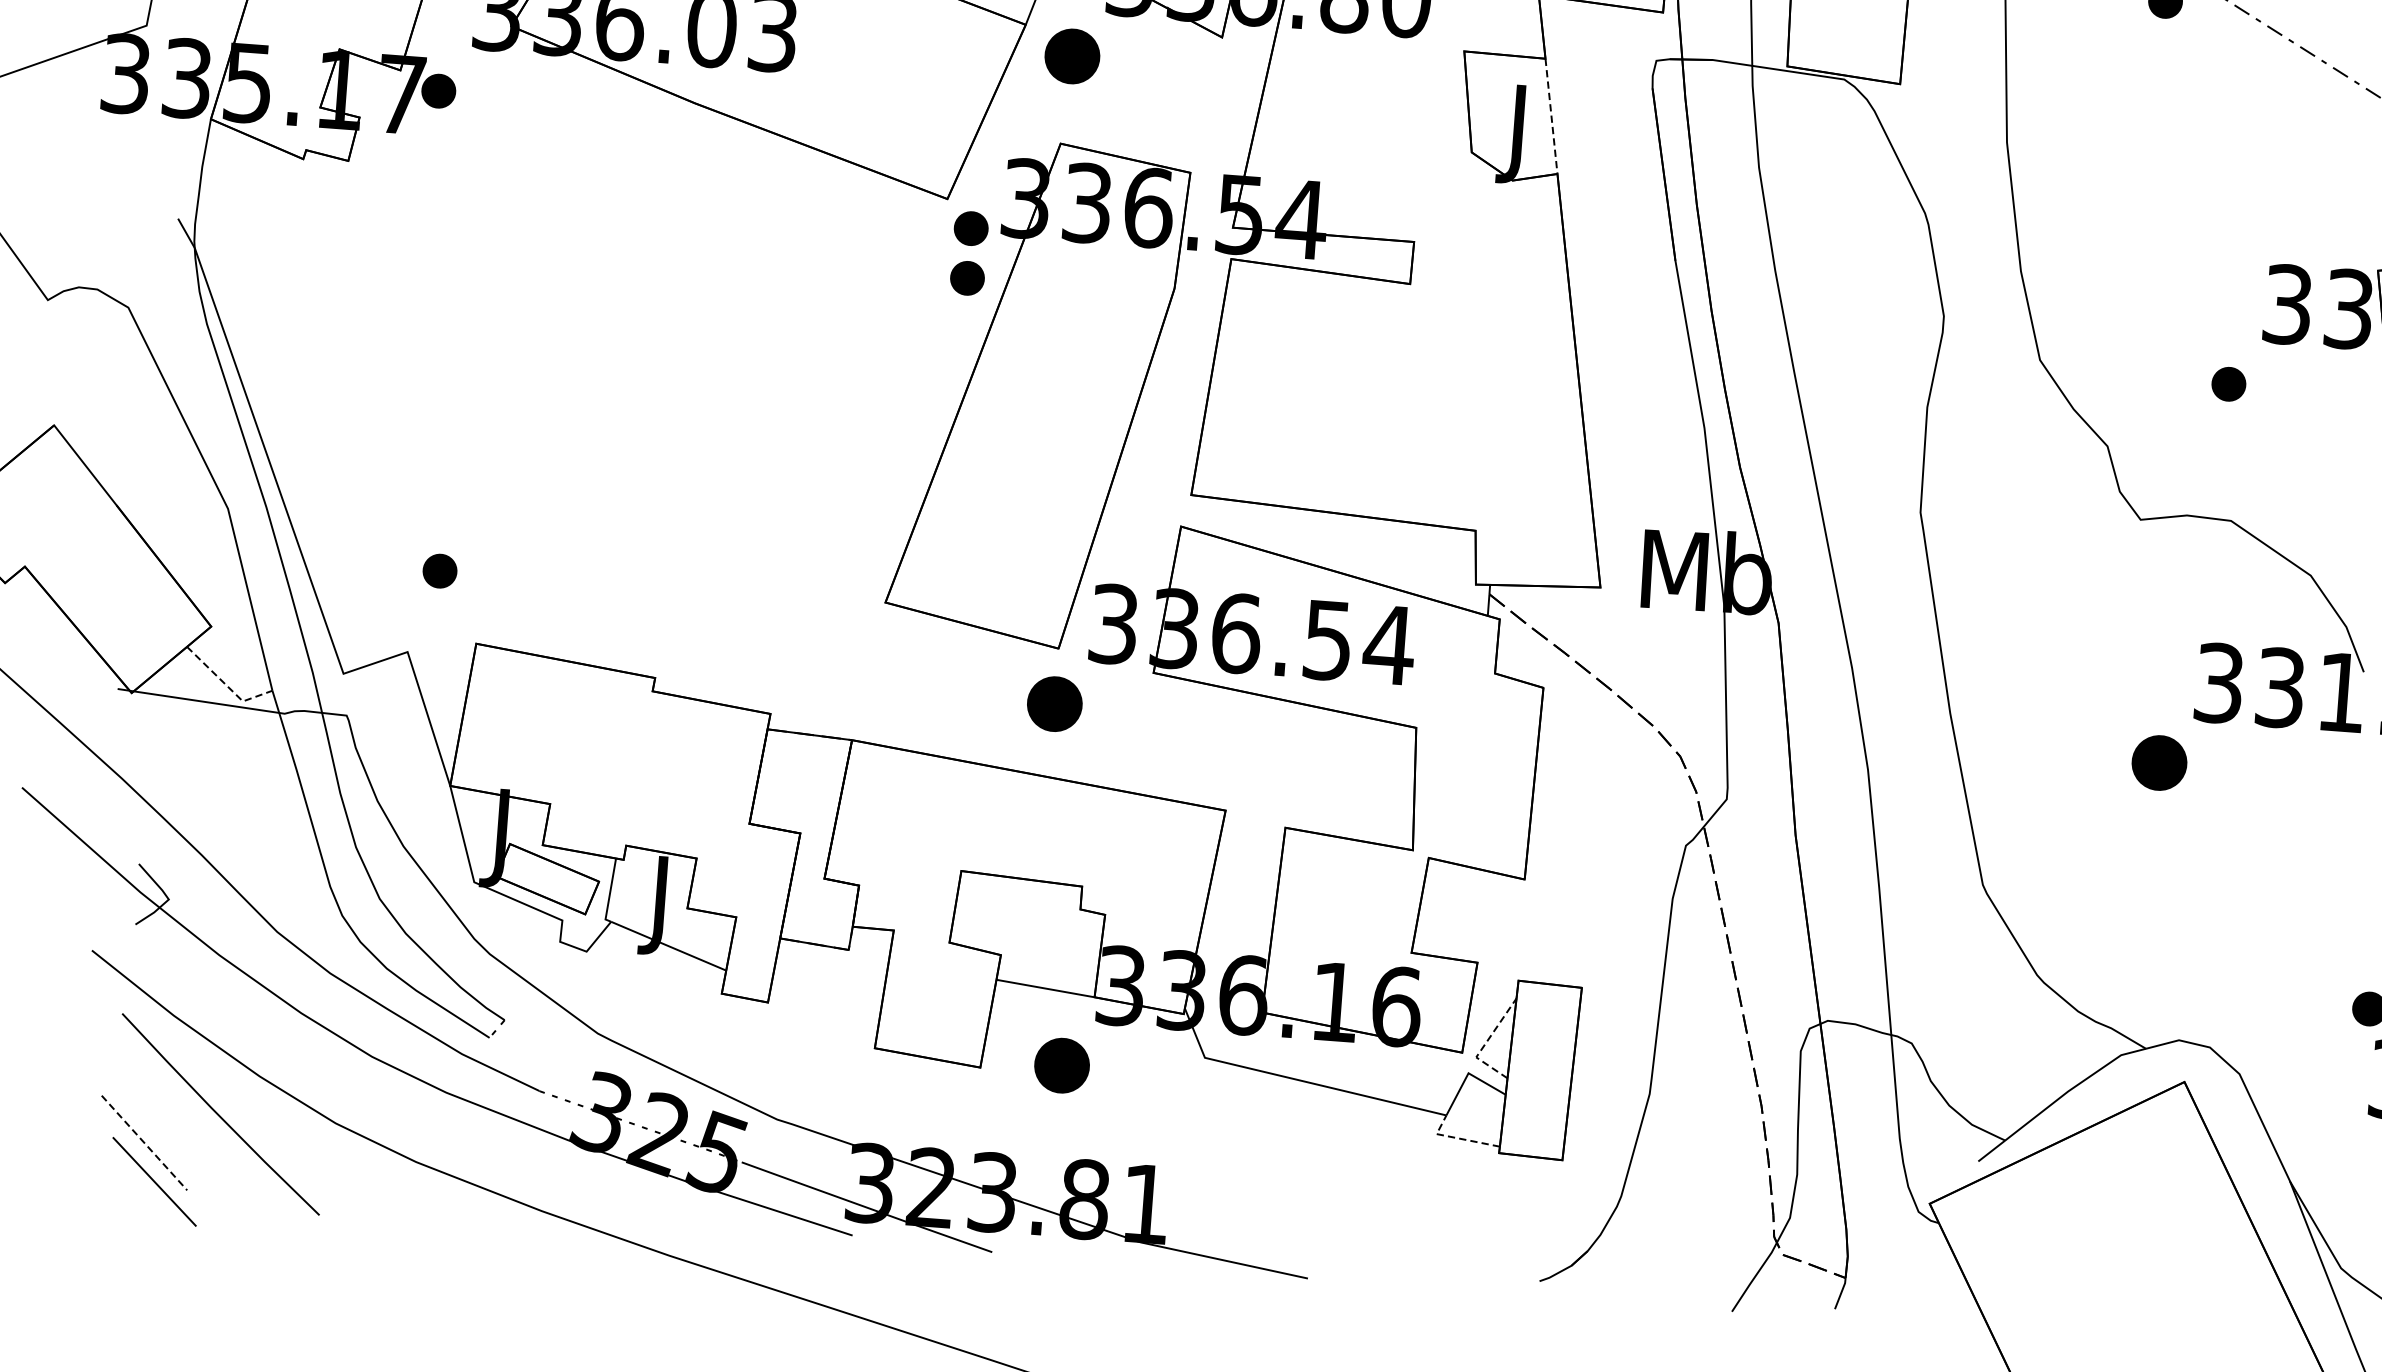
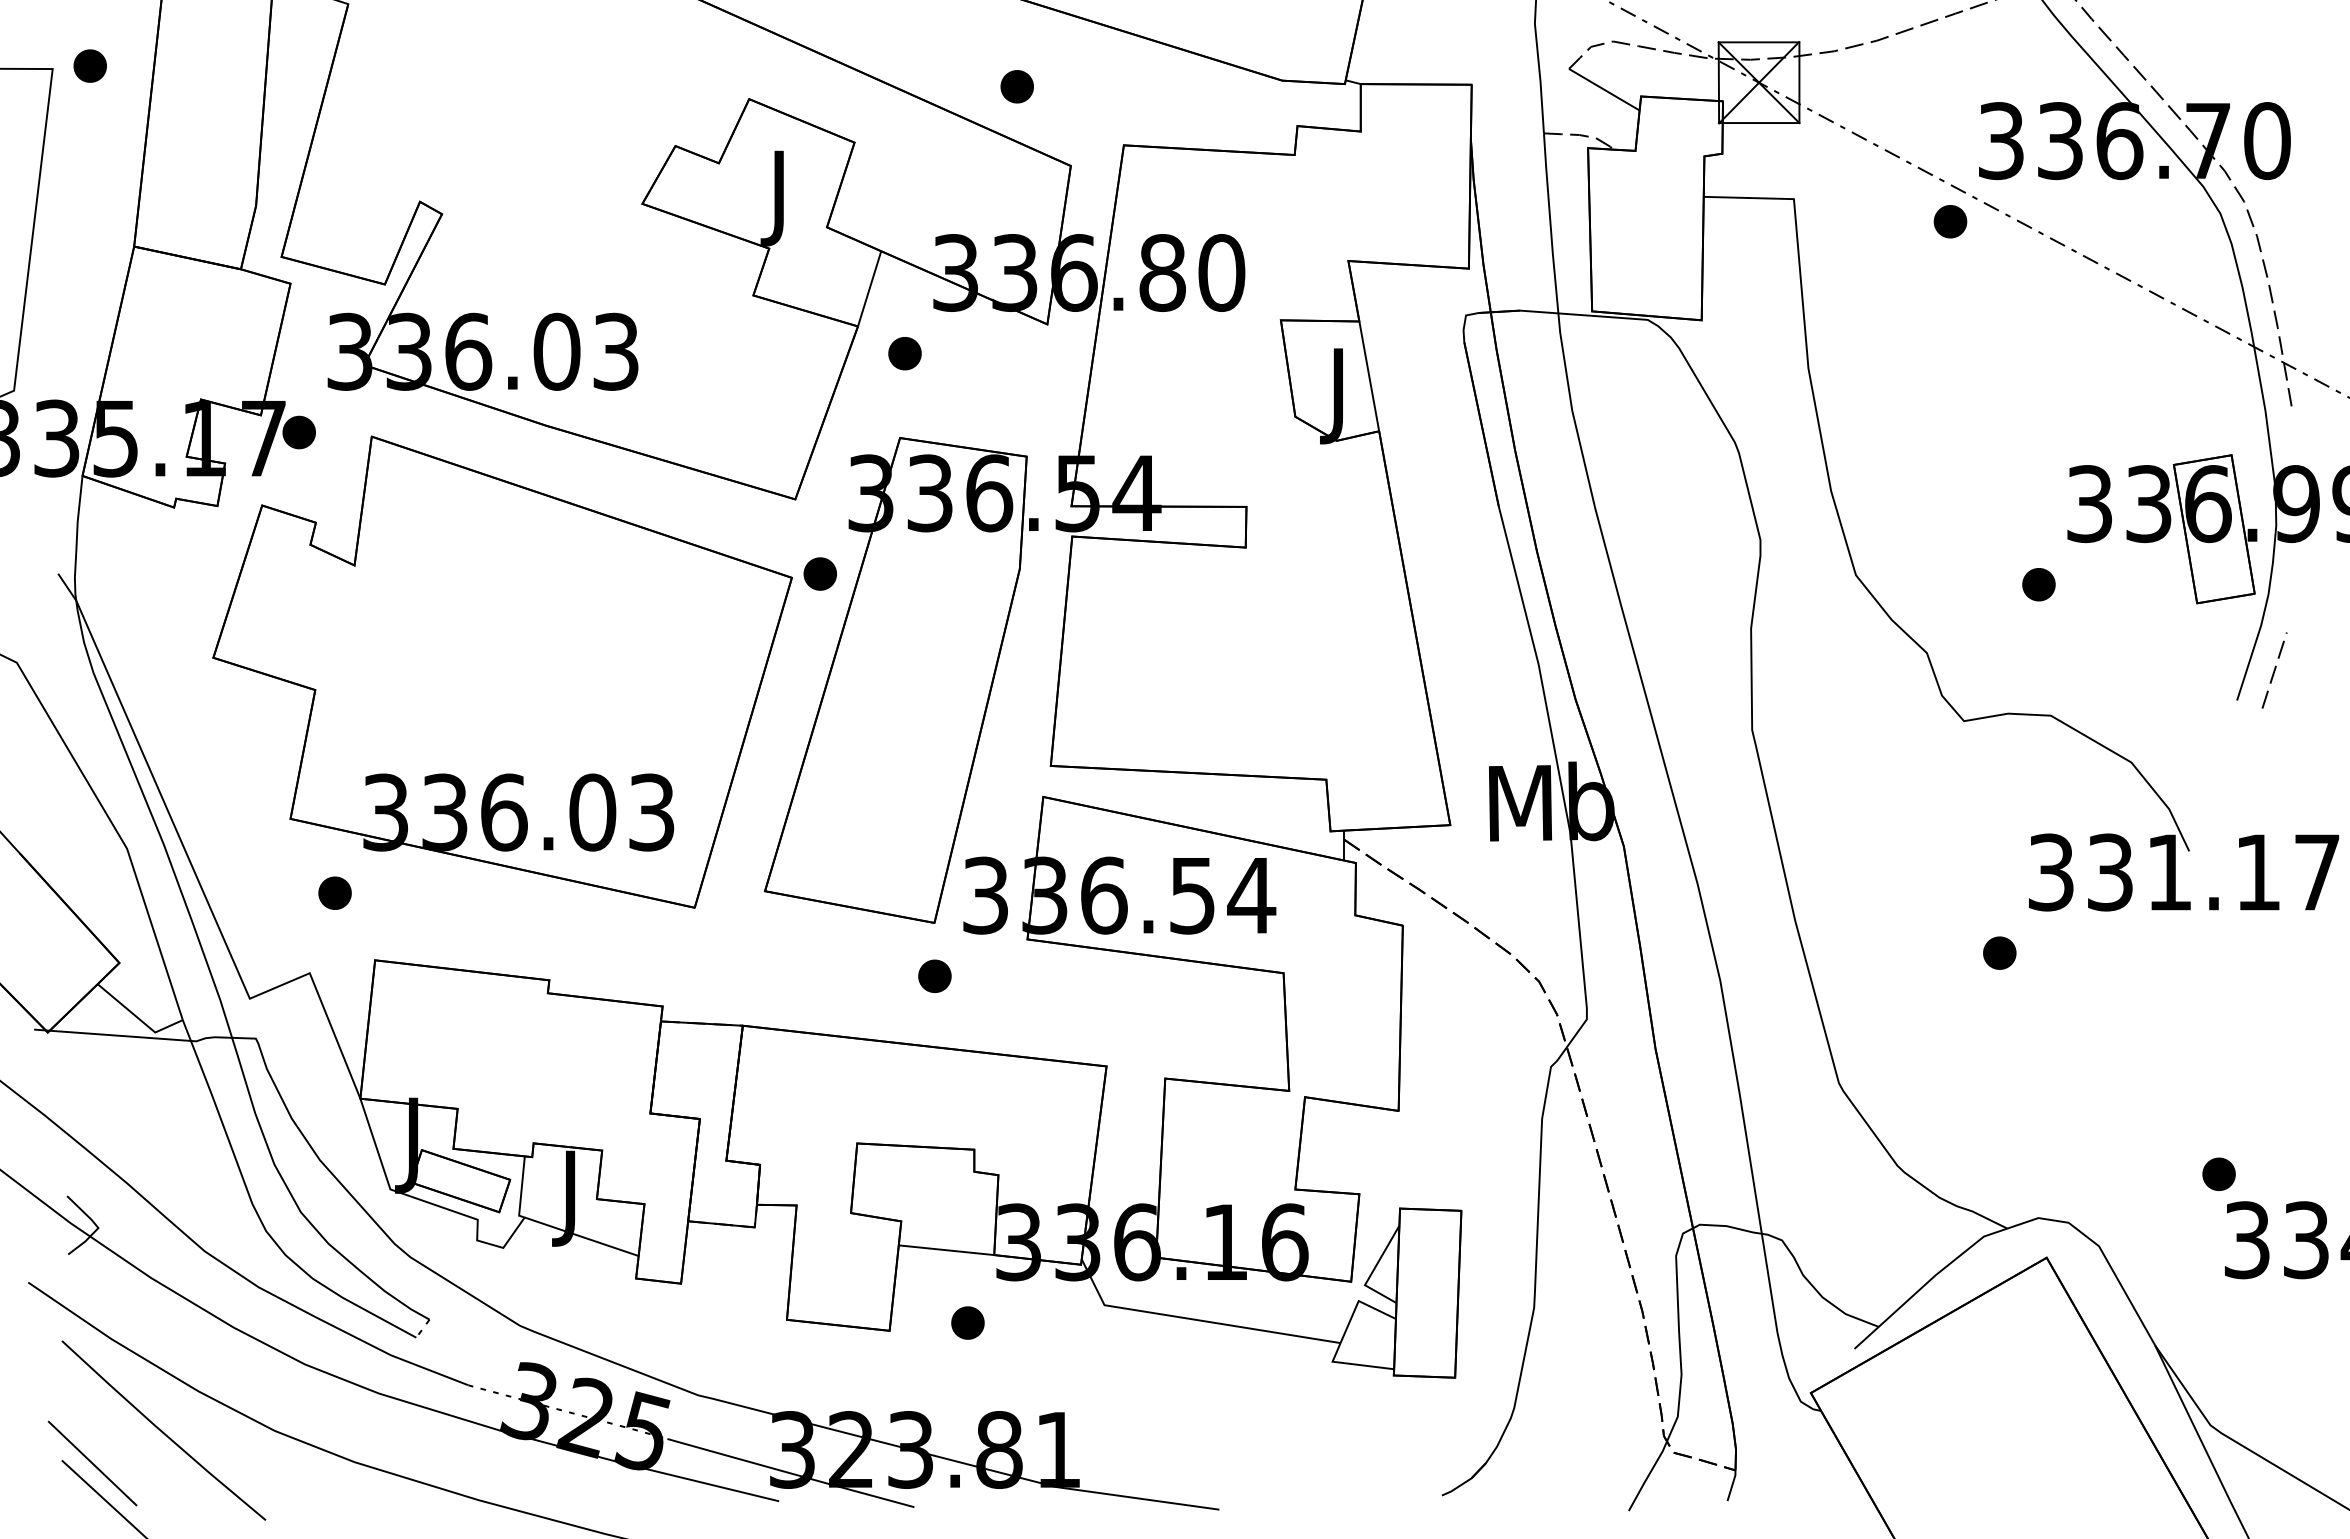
part: (1071, 56) -> (904, 353), size x0.62
line: (1551, 116) -> (1369, 376), dashed -> solid
part: (970, 228) -> (819, 525), removed
part: (630, 354) -> (502, 671), added
line: (226, 685) -> (138, 1018), dashed -> solid
part: (1054, 703) -> (934, 975), size x0.62
part: (2159, 762) -> (1999, 952), size x0.62
line: (1485, 1043) -> (1372, 1271), dashed -> solid
part: (1061, 1065) -> (967, 1322), size x0.62
line: (1457, 1138) -> (1352, 1364), dashed -> solid
line: (145, 1143) -> (93, 1463), dashed -> solid

